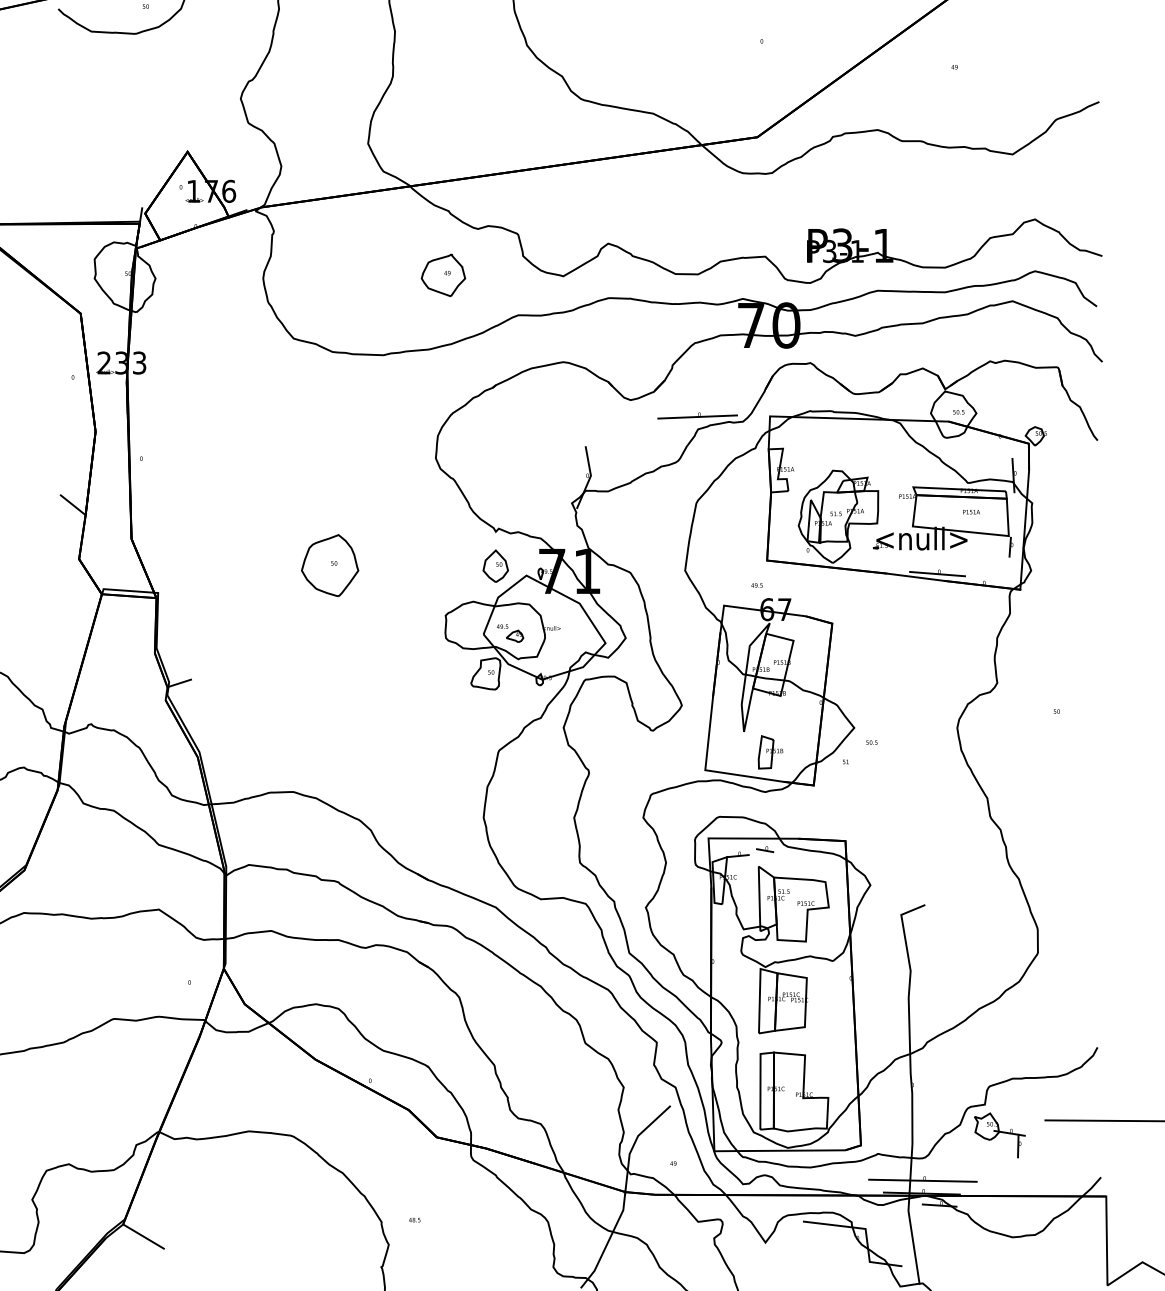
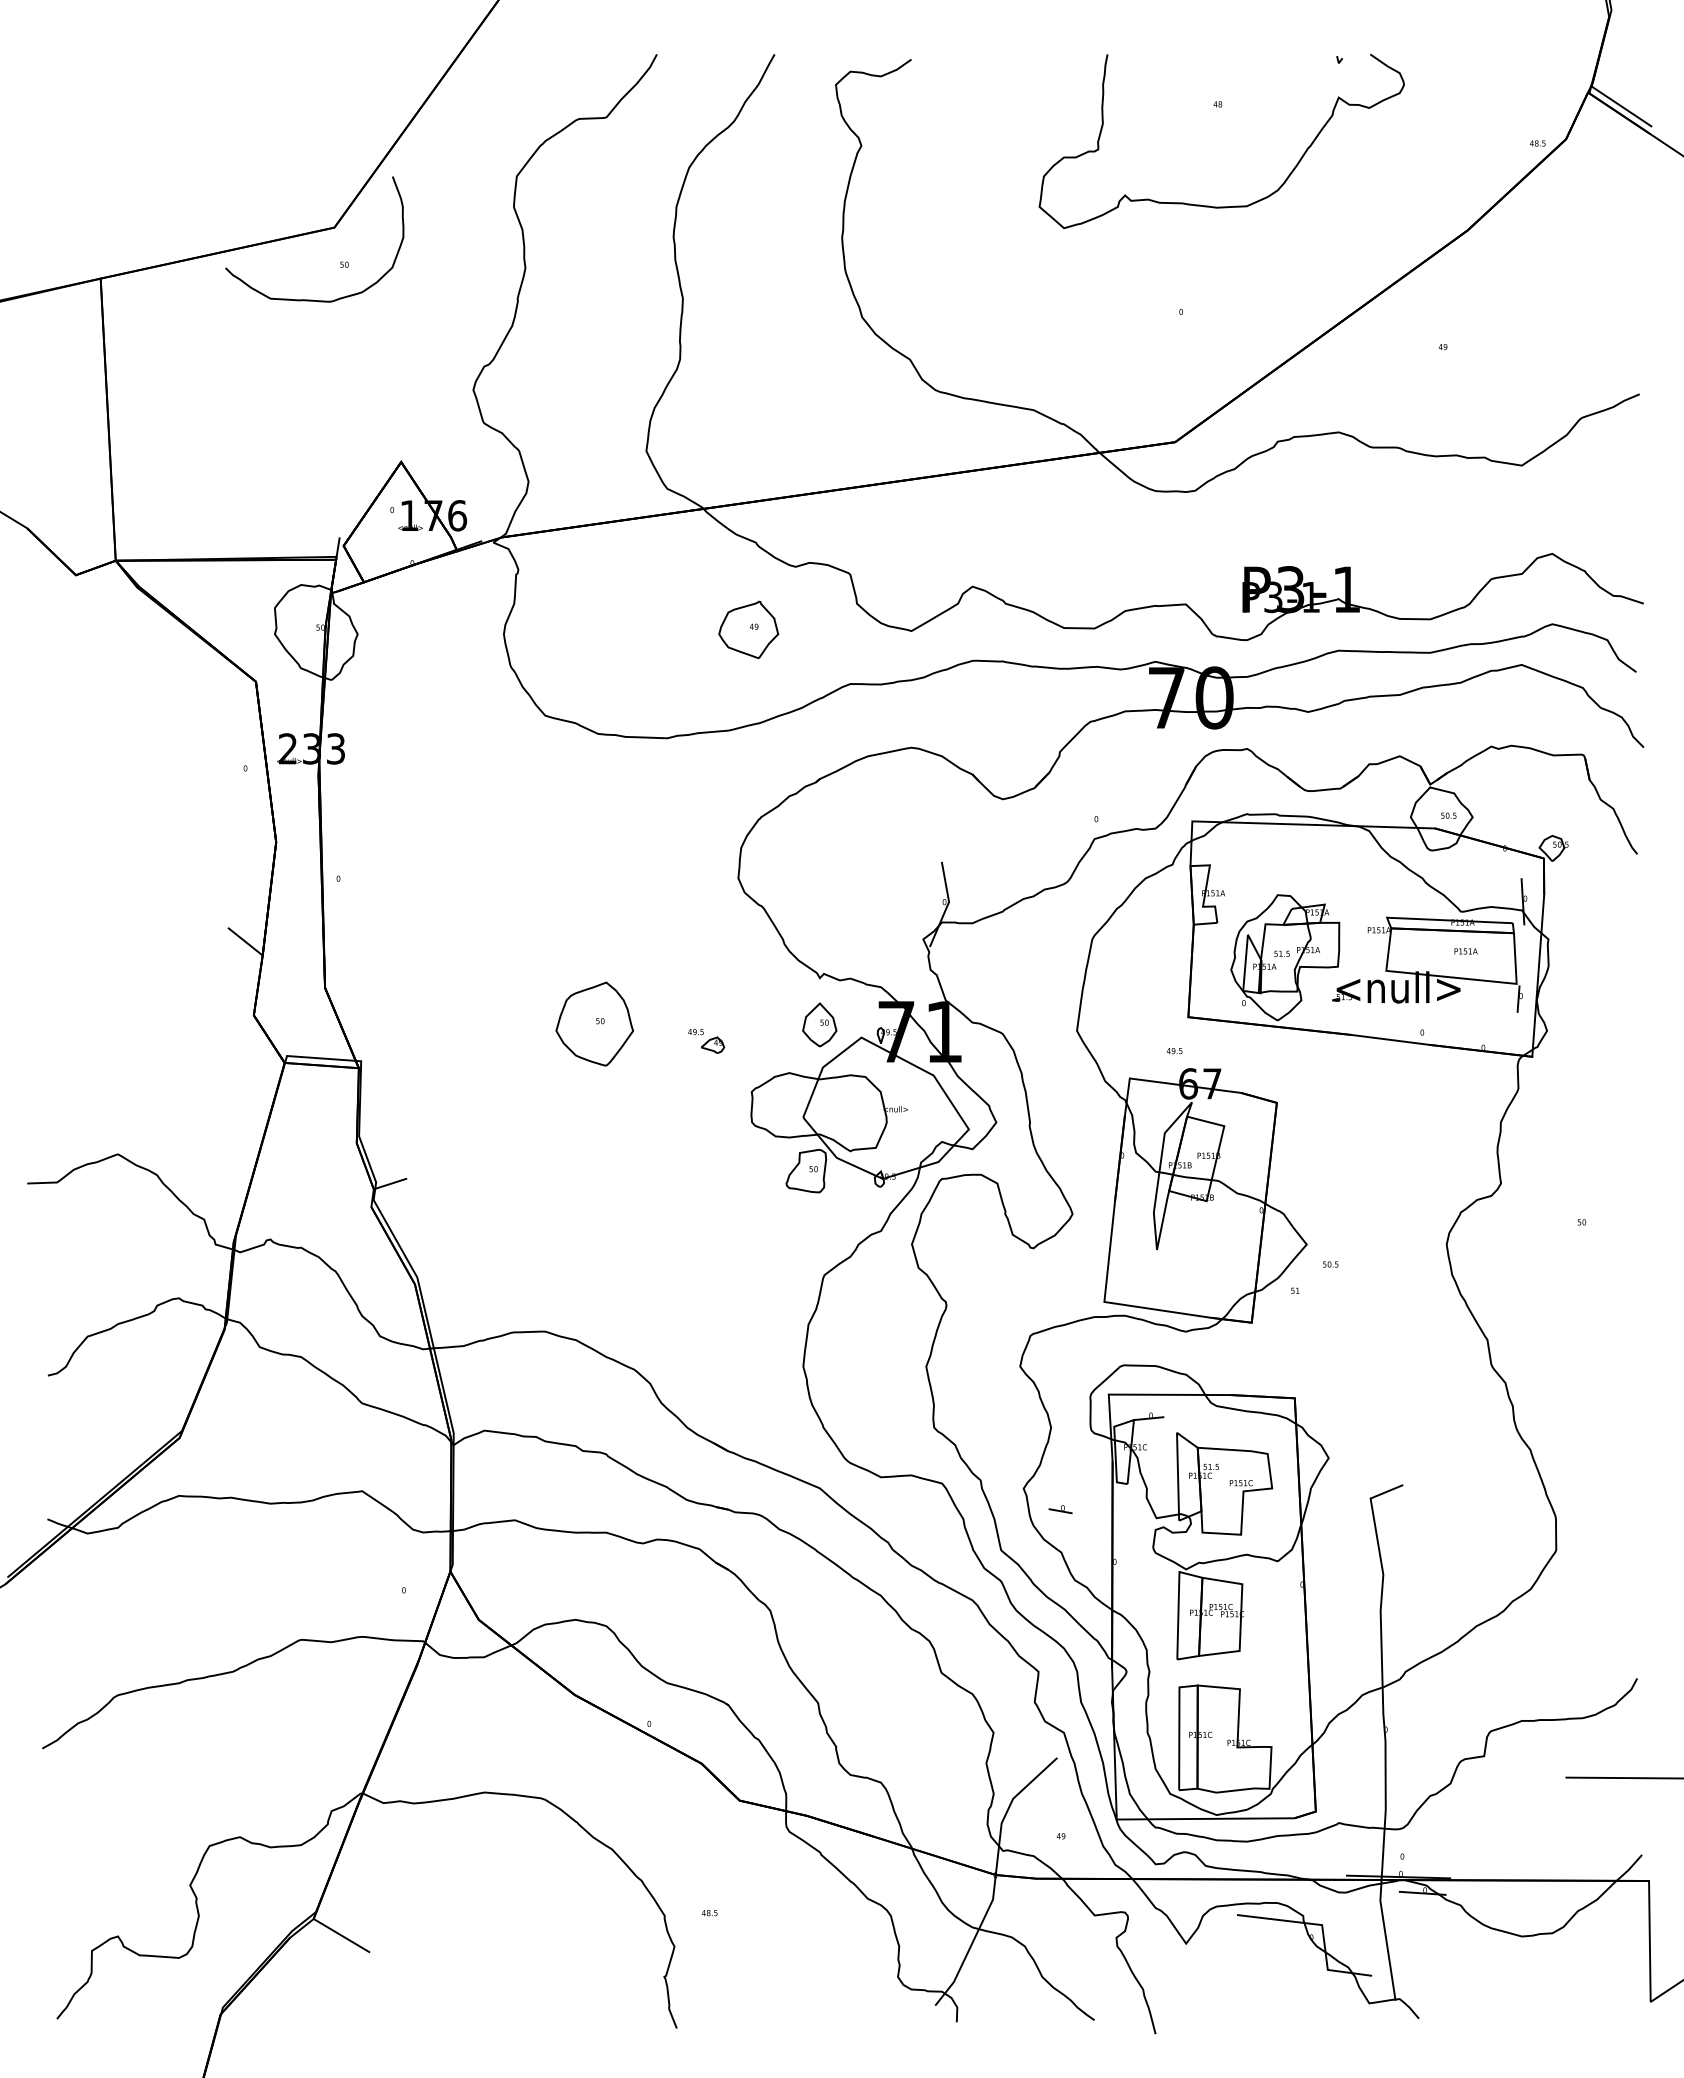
line: (697, 417) -> (1093, 822), removed
line: (937, 574) -> (1419, 1035), removed
part: (510, 633) -> (706, 1041), moved
part: (770, 752) -> (1193, 1277), removed
part: (765, 849) -> (1060, 1509), moved
part: (999, 1135) -> (1504, 1797), removed
line: (922, 1180) -> (1399, 1859), removed

